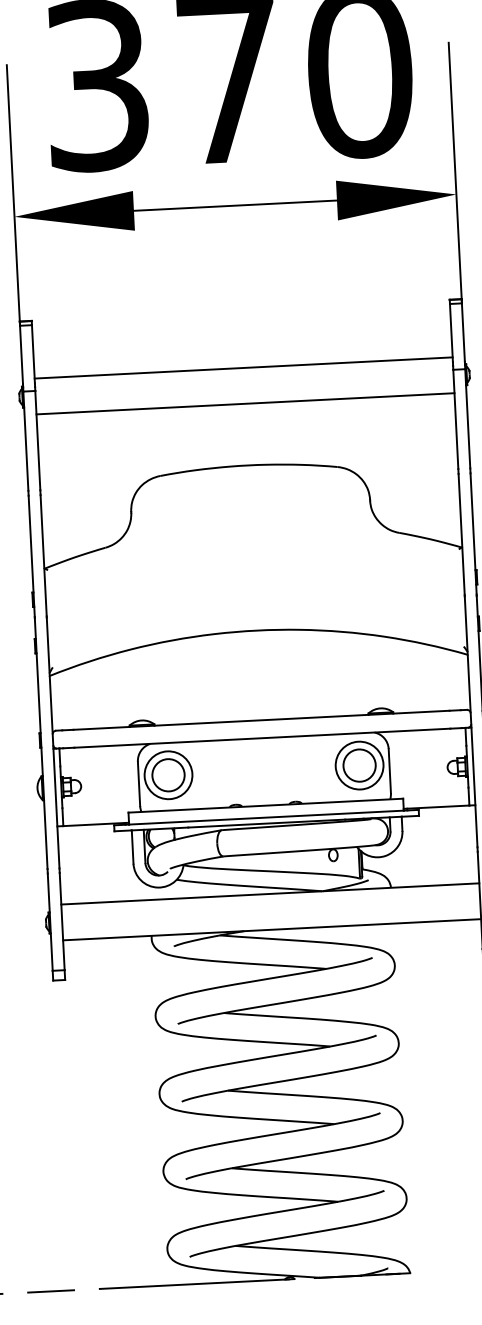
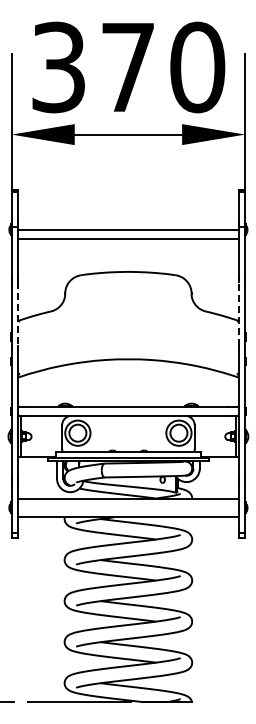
line: (241, 368) -> (127, 230), moved
line: (460, 533) -> (238, 313), solid -> dashed
line: (42, 556) -> (17, 314), solid -> dashed

